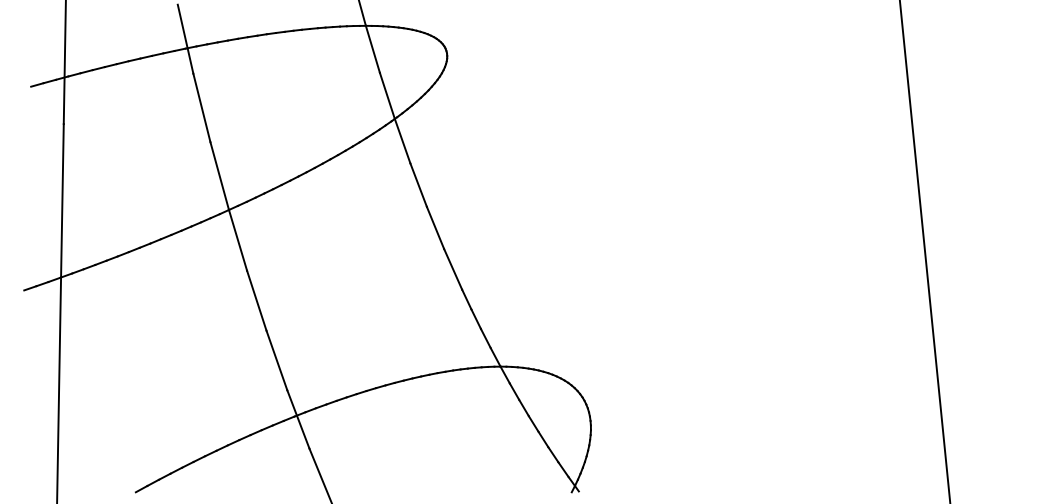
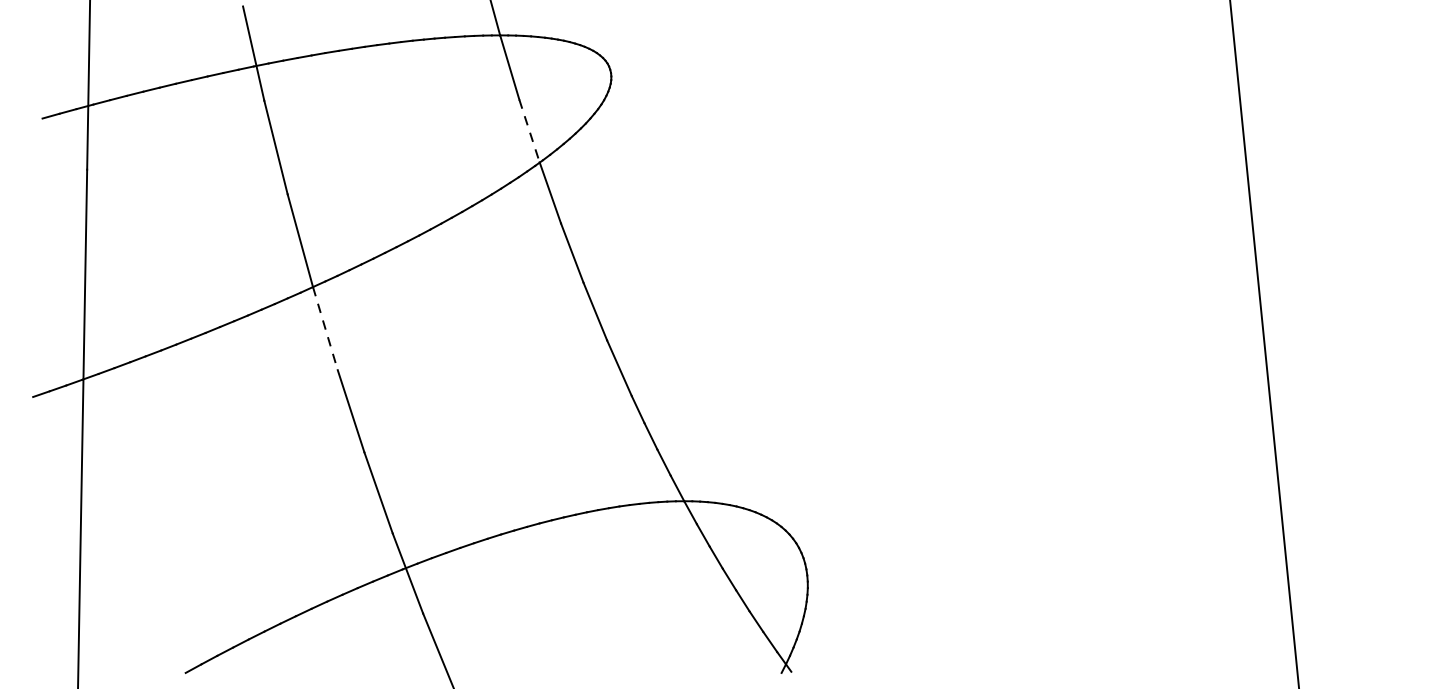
line: (387, 96) -> (529, 131), solid -> dashed
line: (238, 240) -> (326, 328), solid -> dashed

